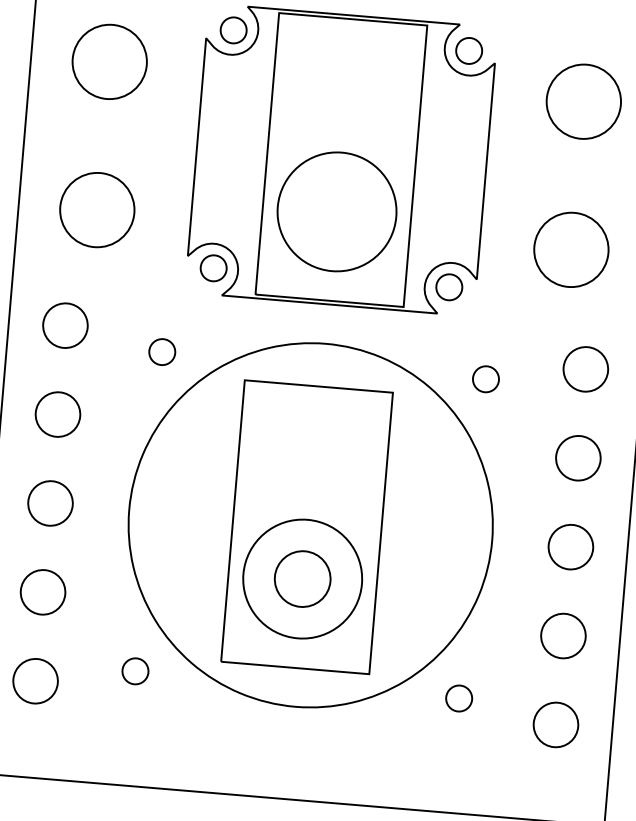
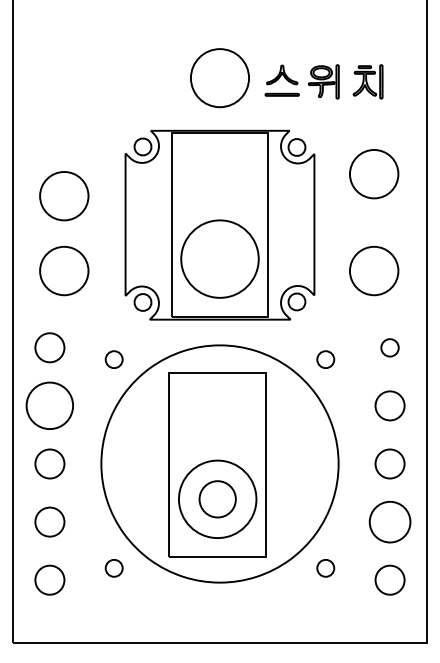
part: (110, 62) -> (64, 196), moved
part: (585, 368) -> (389, 347), size x0.6
part: (57, 413) -> (49, 405), size x1.6
part: (562, 635) -> (389, 521), size x1.4

